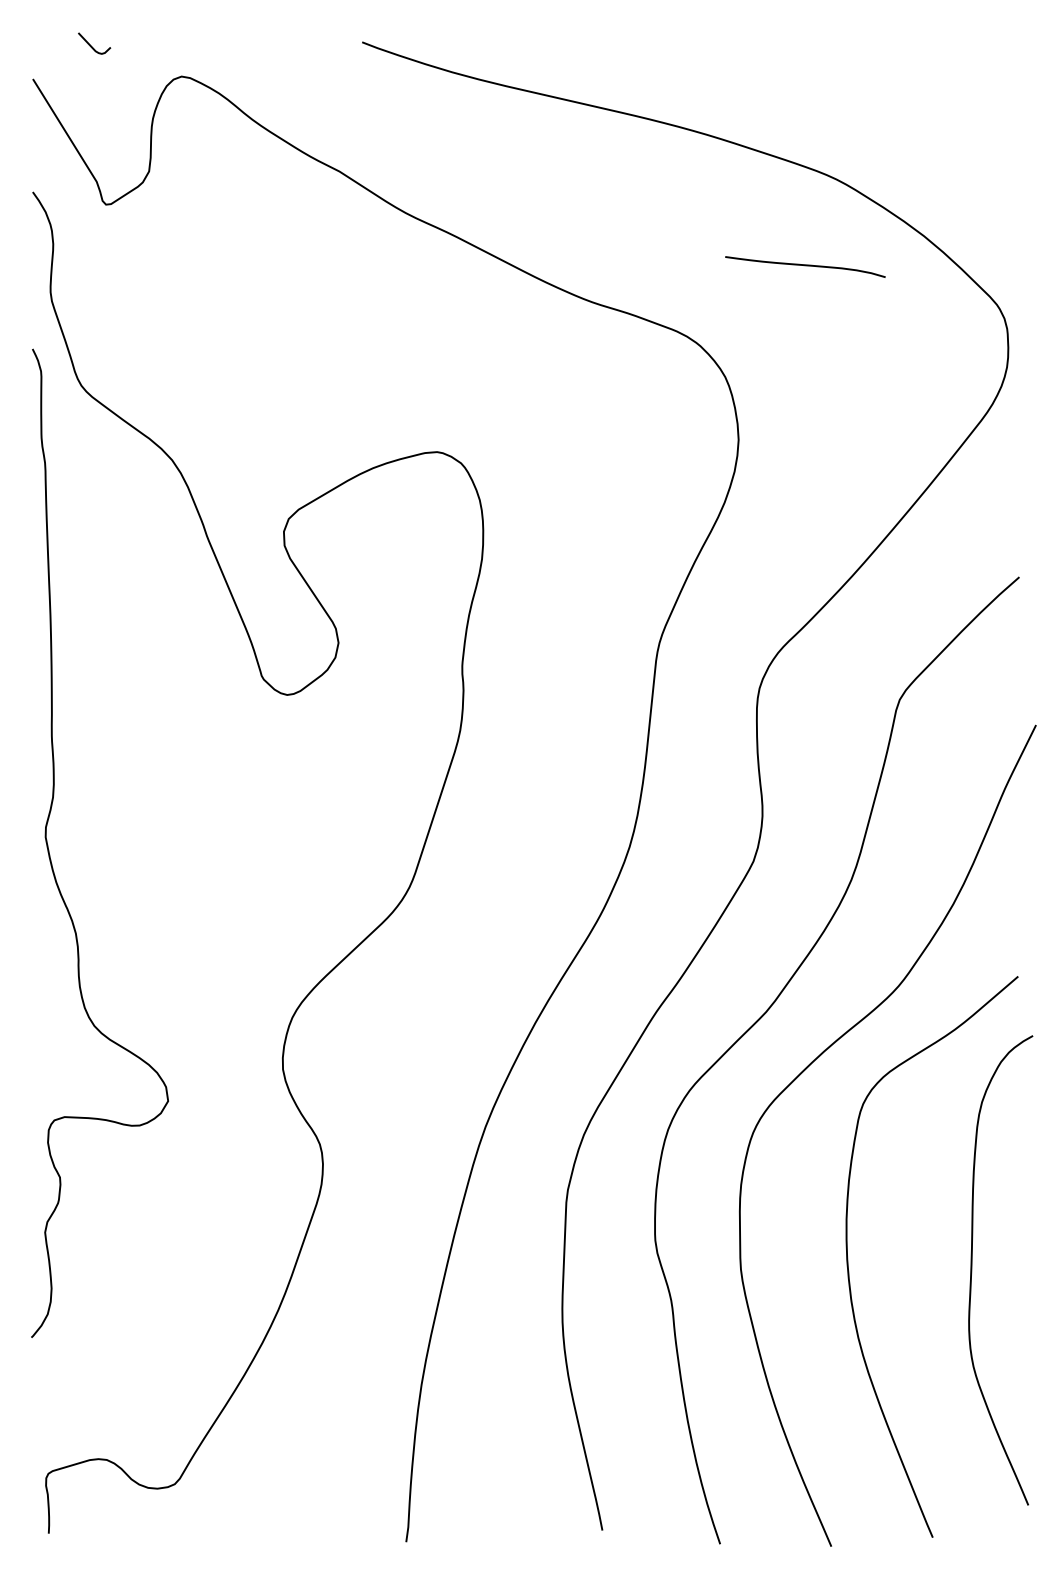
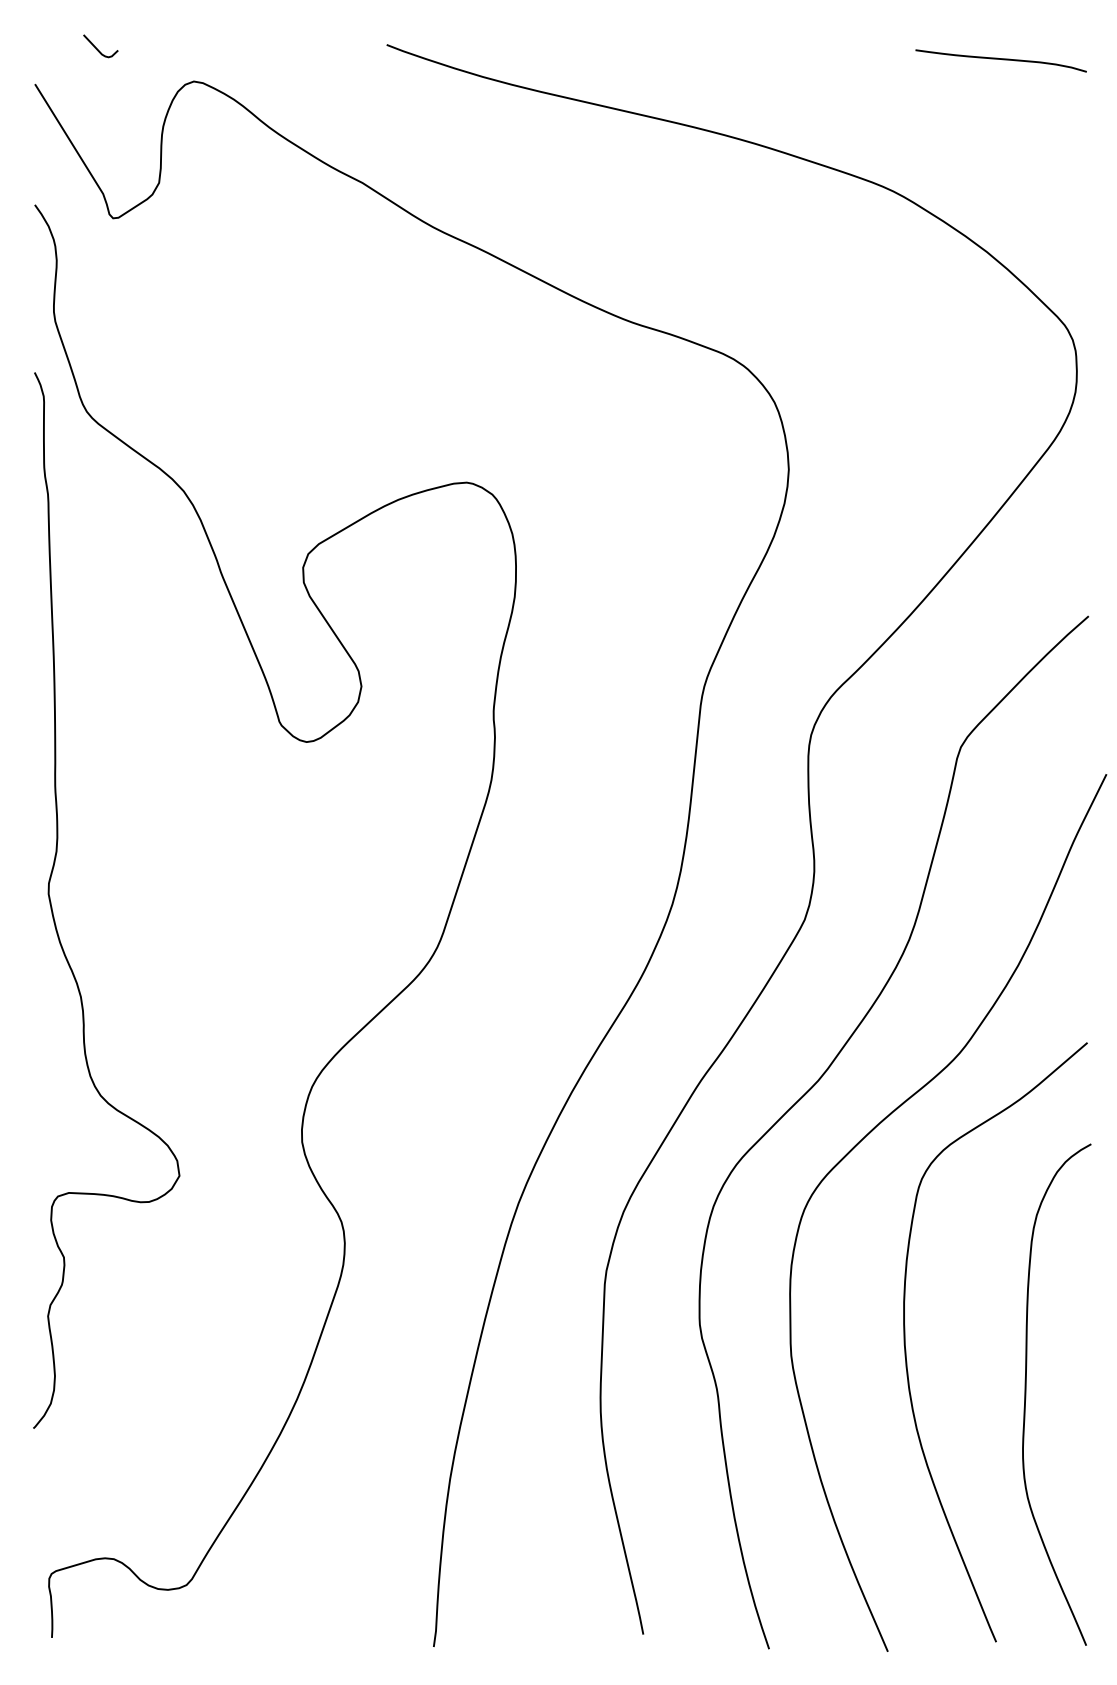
curve: (804, 265) -> (1000, 59), moved
curve: (972, 1270) -> (1026, 1394), moved

